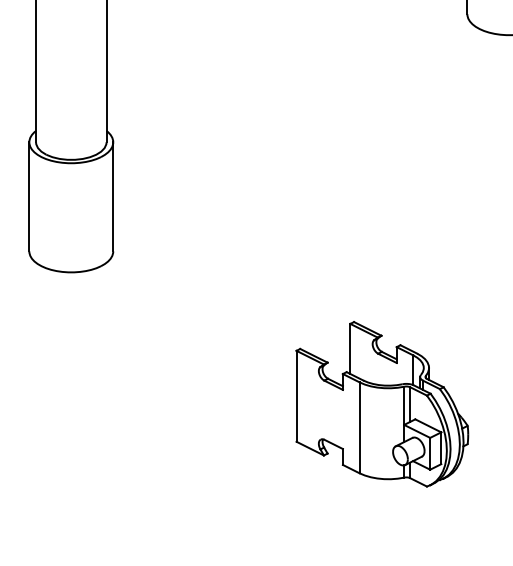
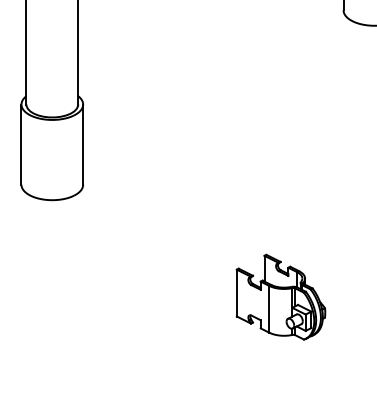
part: (382, 404) -> (281, 297), size x0.7

